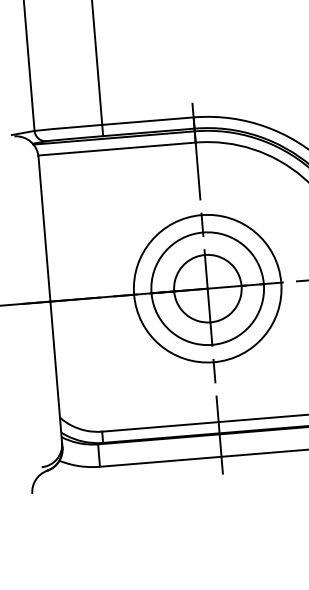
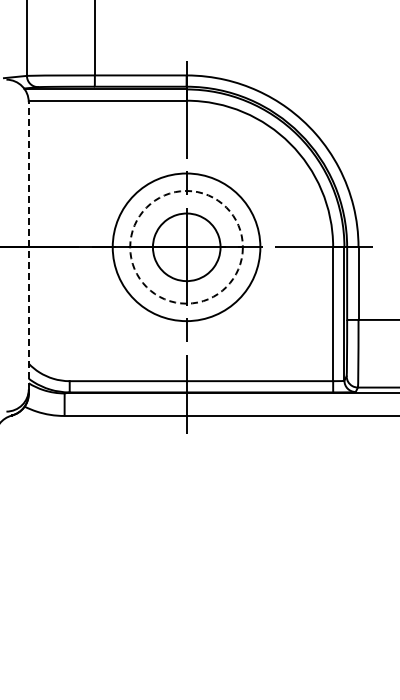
circle: (207, 287) -> (186, 246), solid -> dashed
line: (50, 299) -> (28, 245), solid -> dashed

